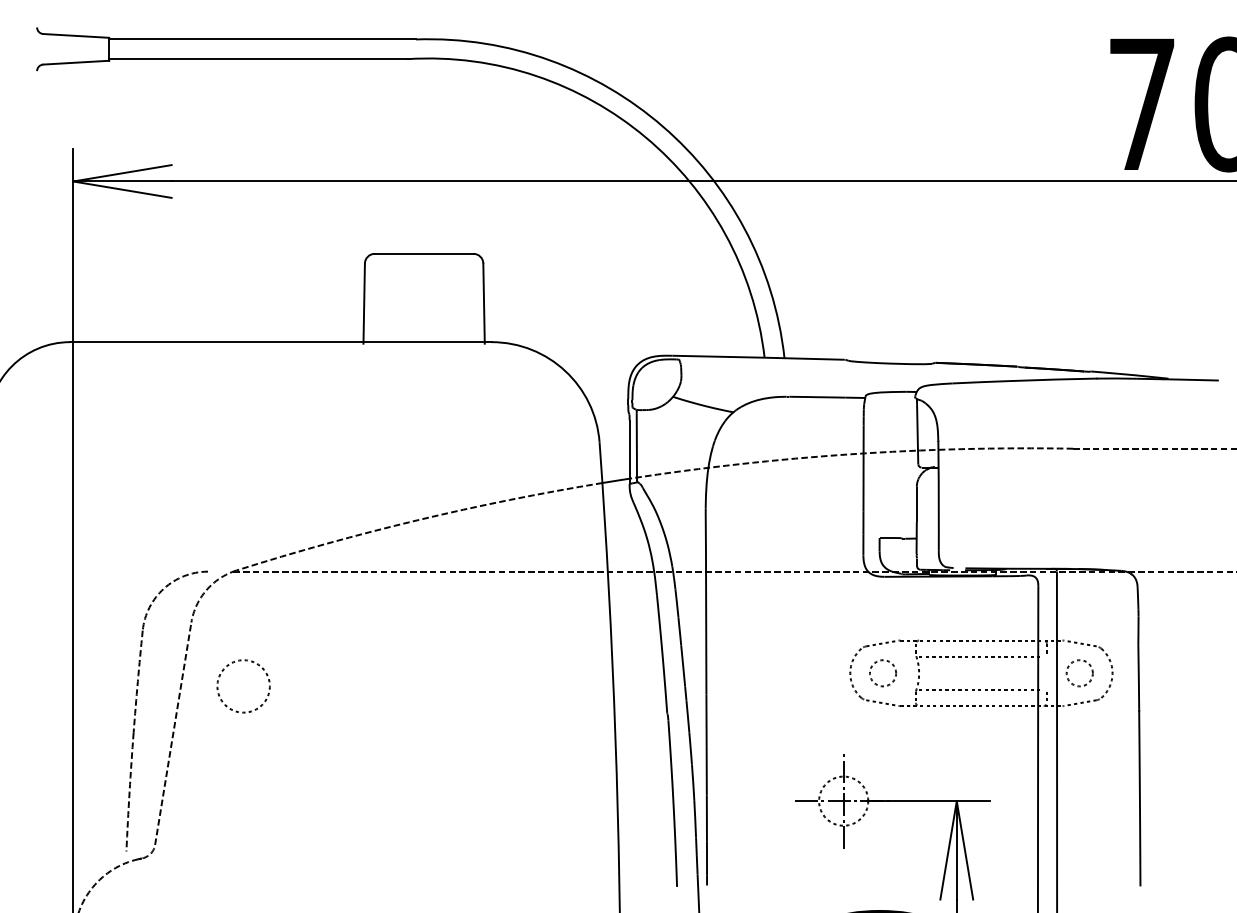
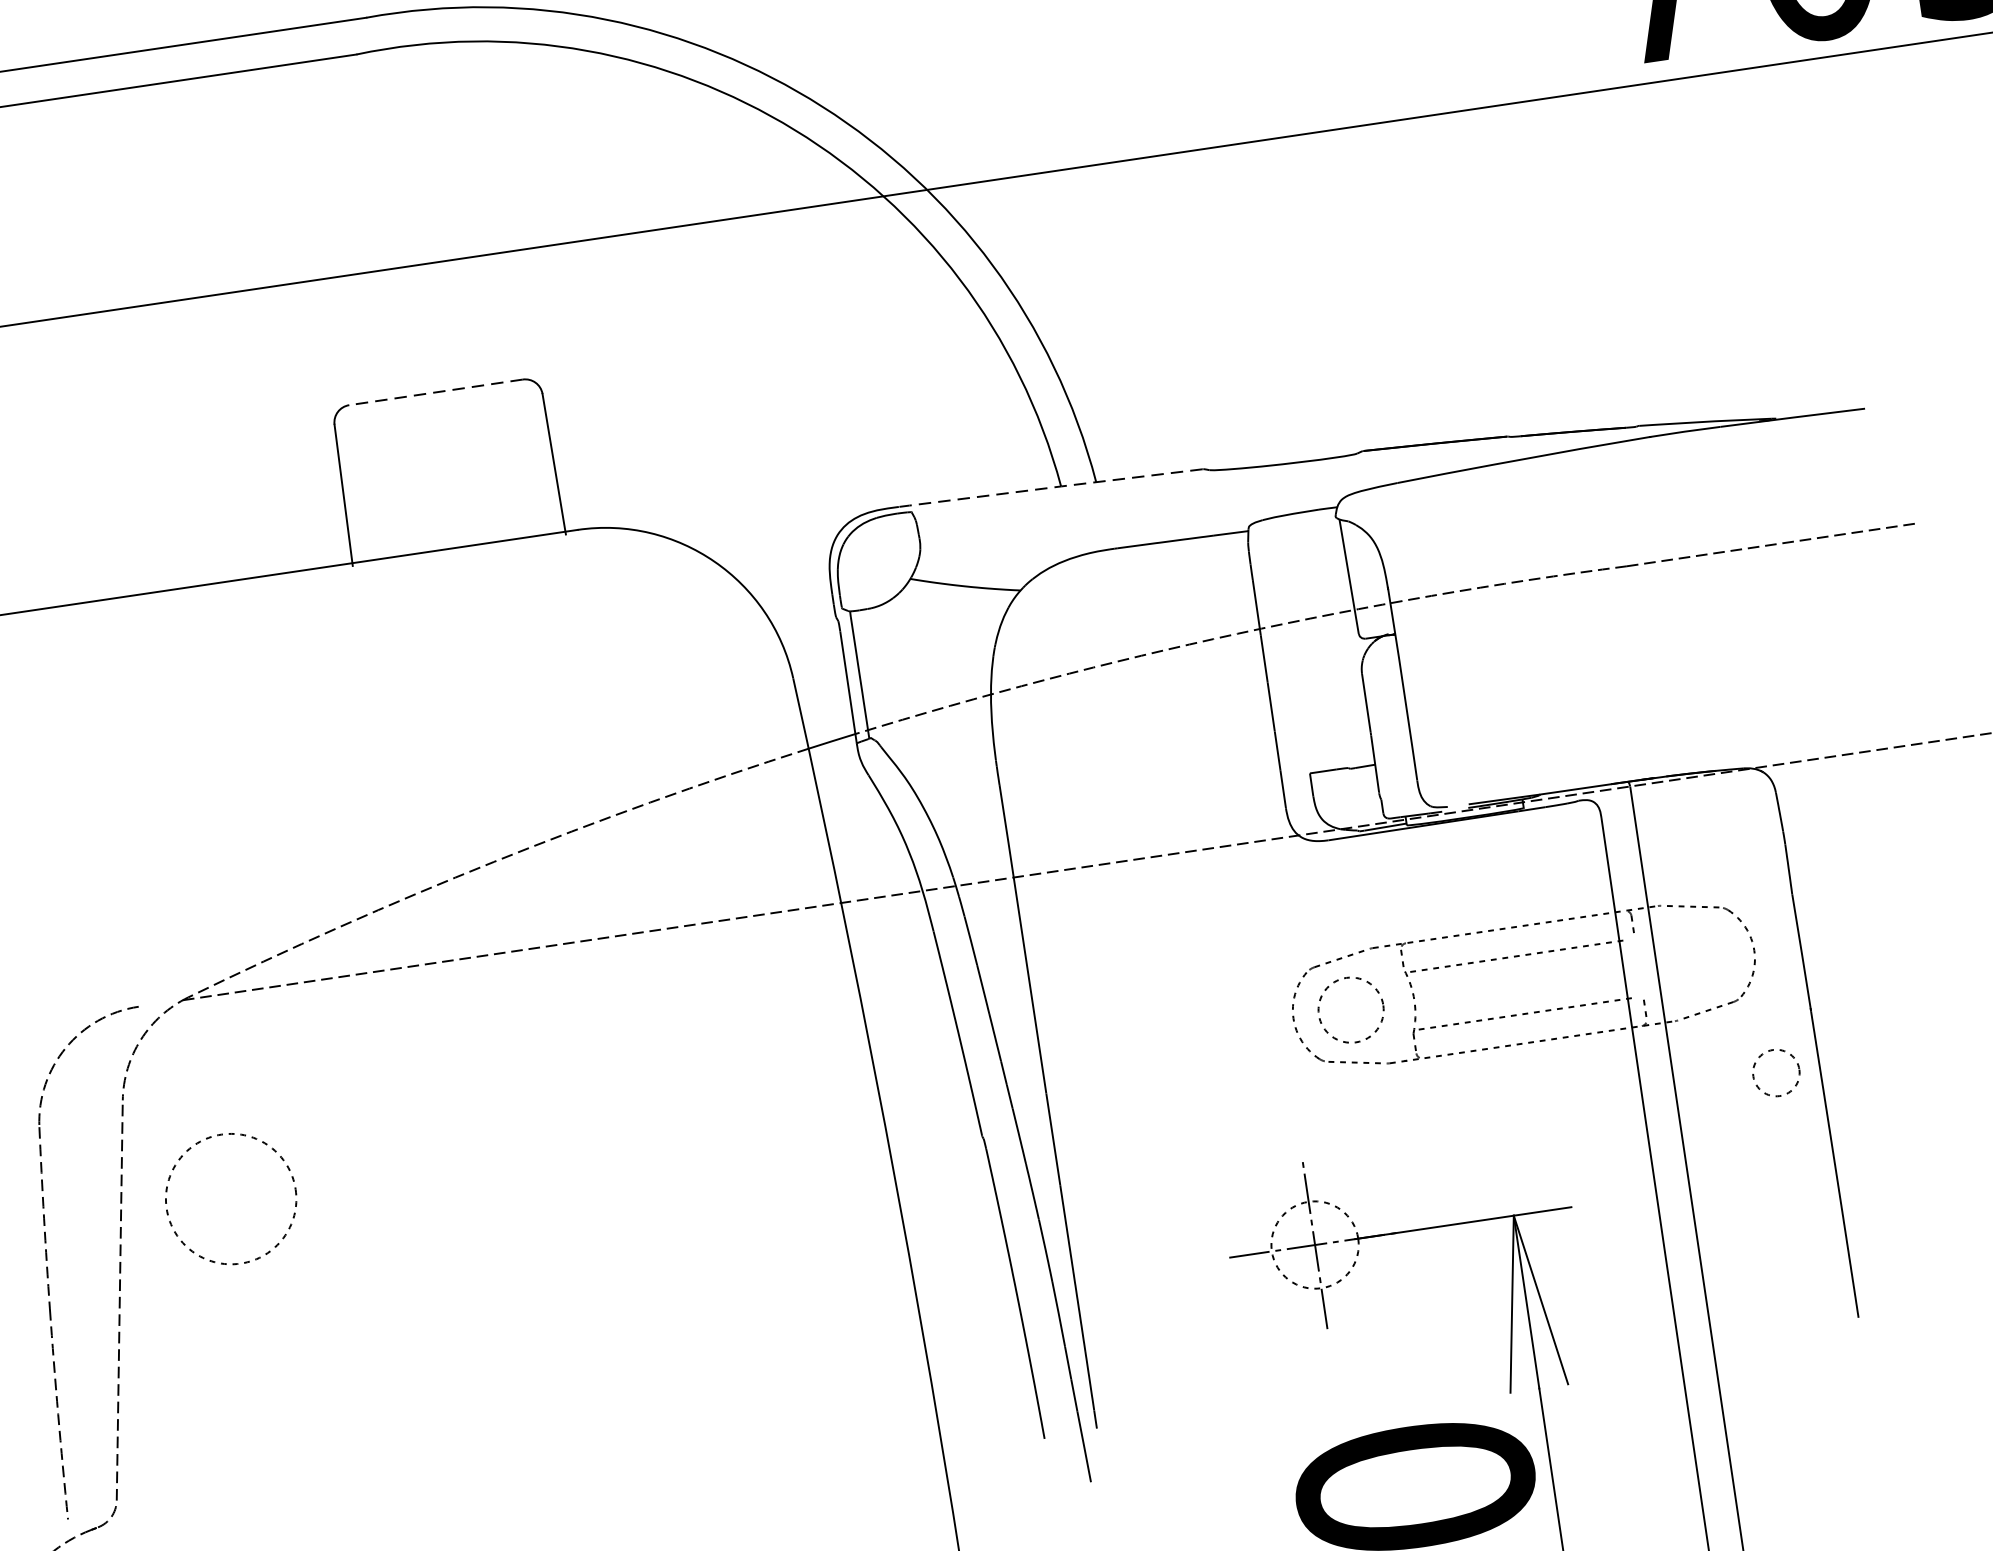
line: (423, 253) -> (434, 391), solid -> dashed
line: (757, 357) -> (1048, 487), solid -> dashed
circle: (882, 673) -> (1350, 1010), size x1.4
circle: (1079, 673) -> (1775, 1073), moved
circle: (243, 686) -> (230, 1199), size x1.4

